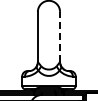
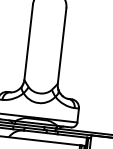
line: (60, 36) -> (62, 45), dashed -> solid

